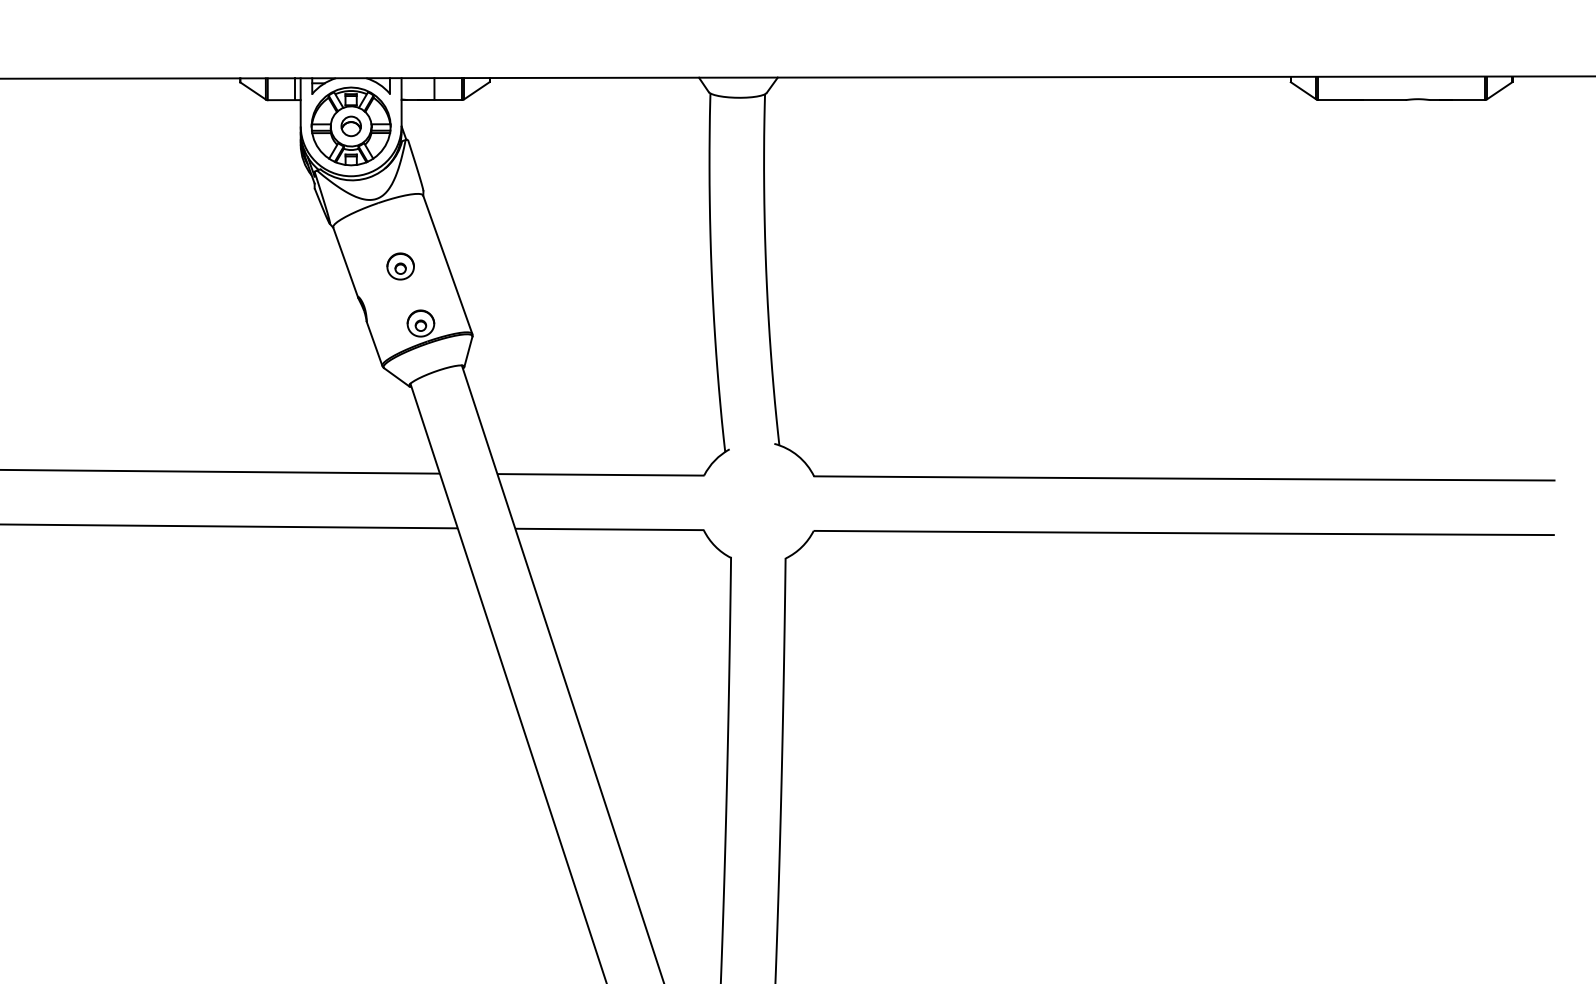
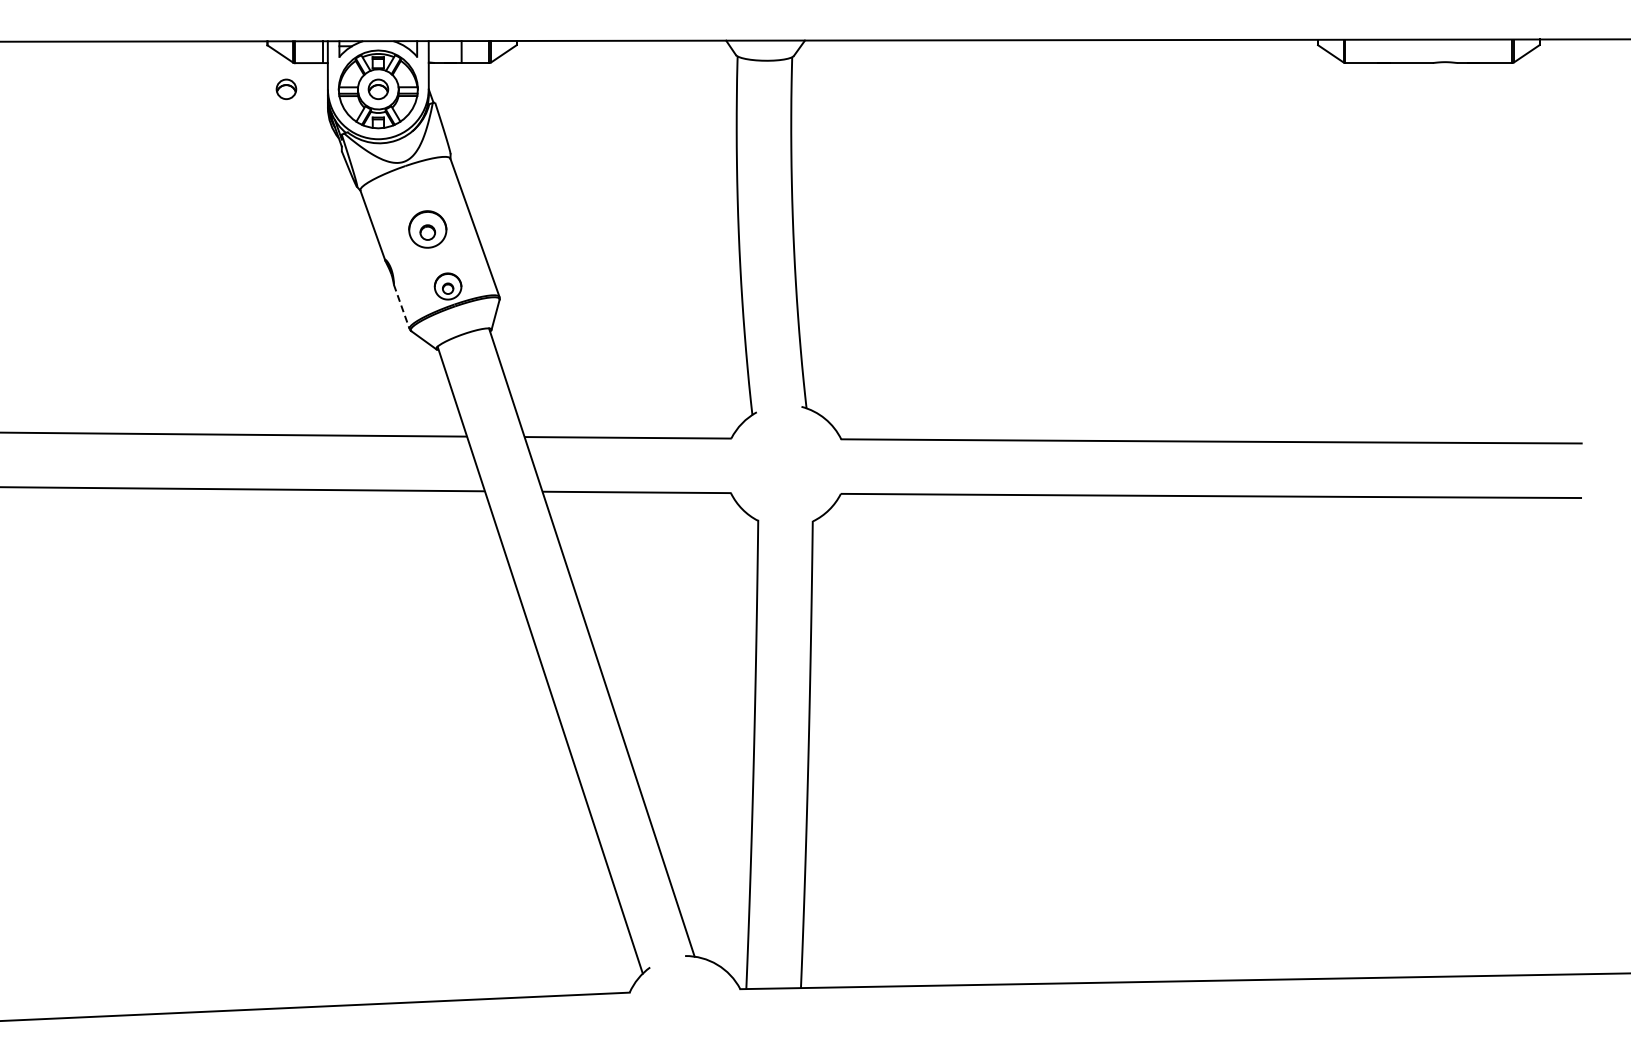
part: (259, 125) -> (286, 88), added
part: (400, 266) -> (427, 229), size x1.4
line: (374, 344) -> (401, 307), solid -> dashed

